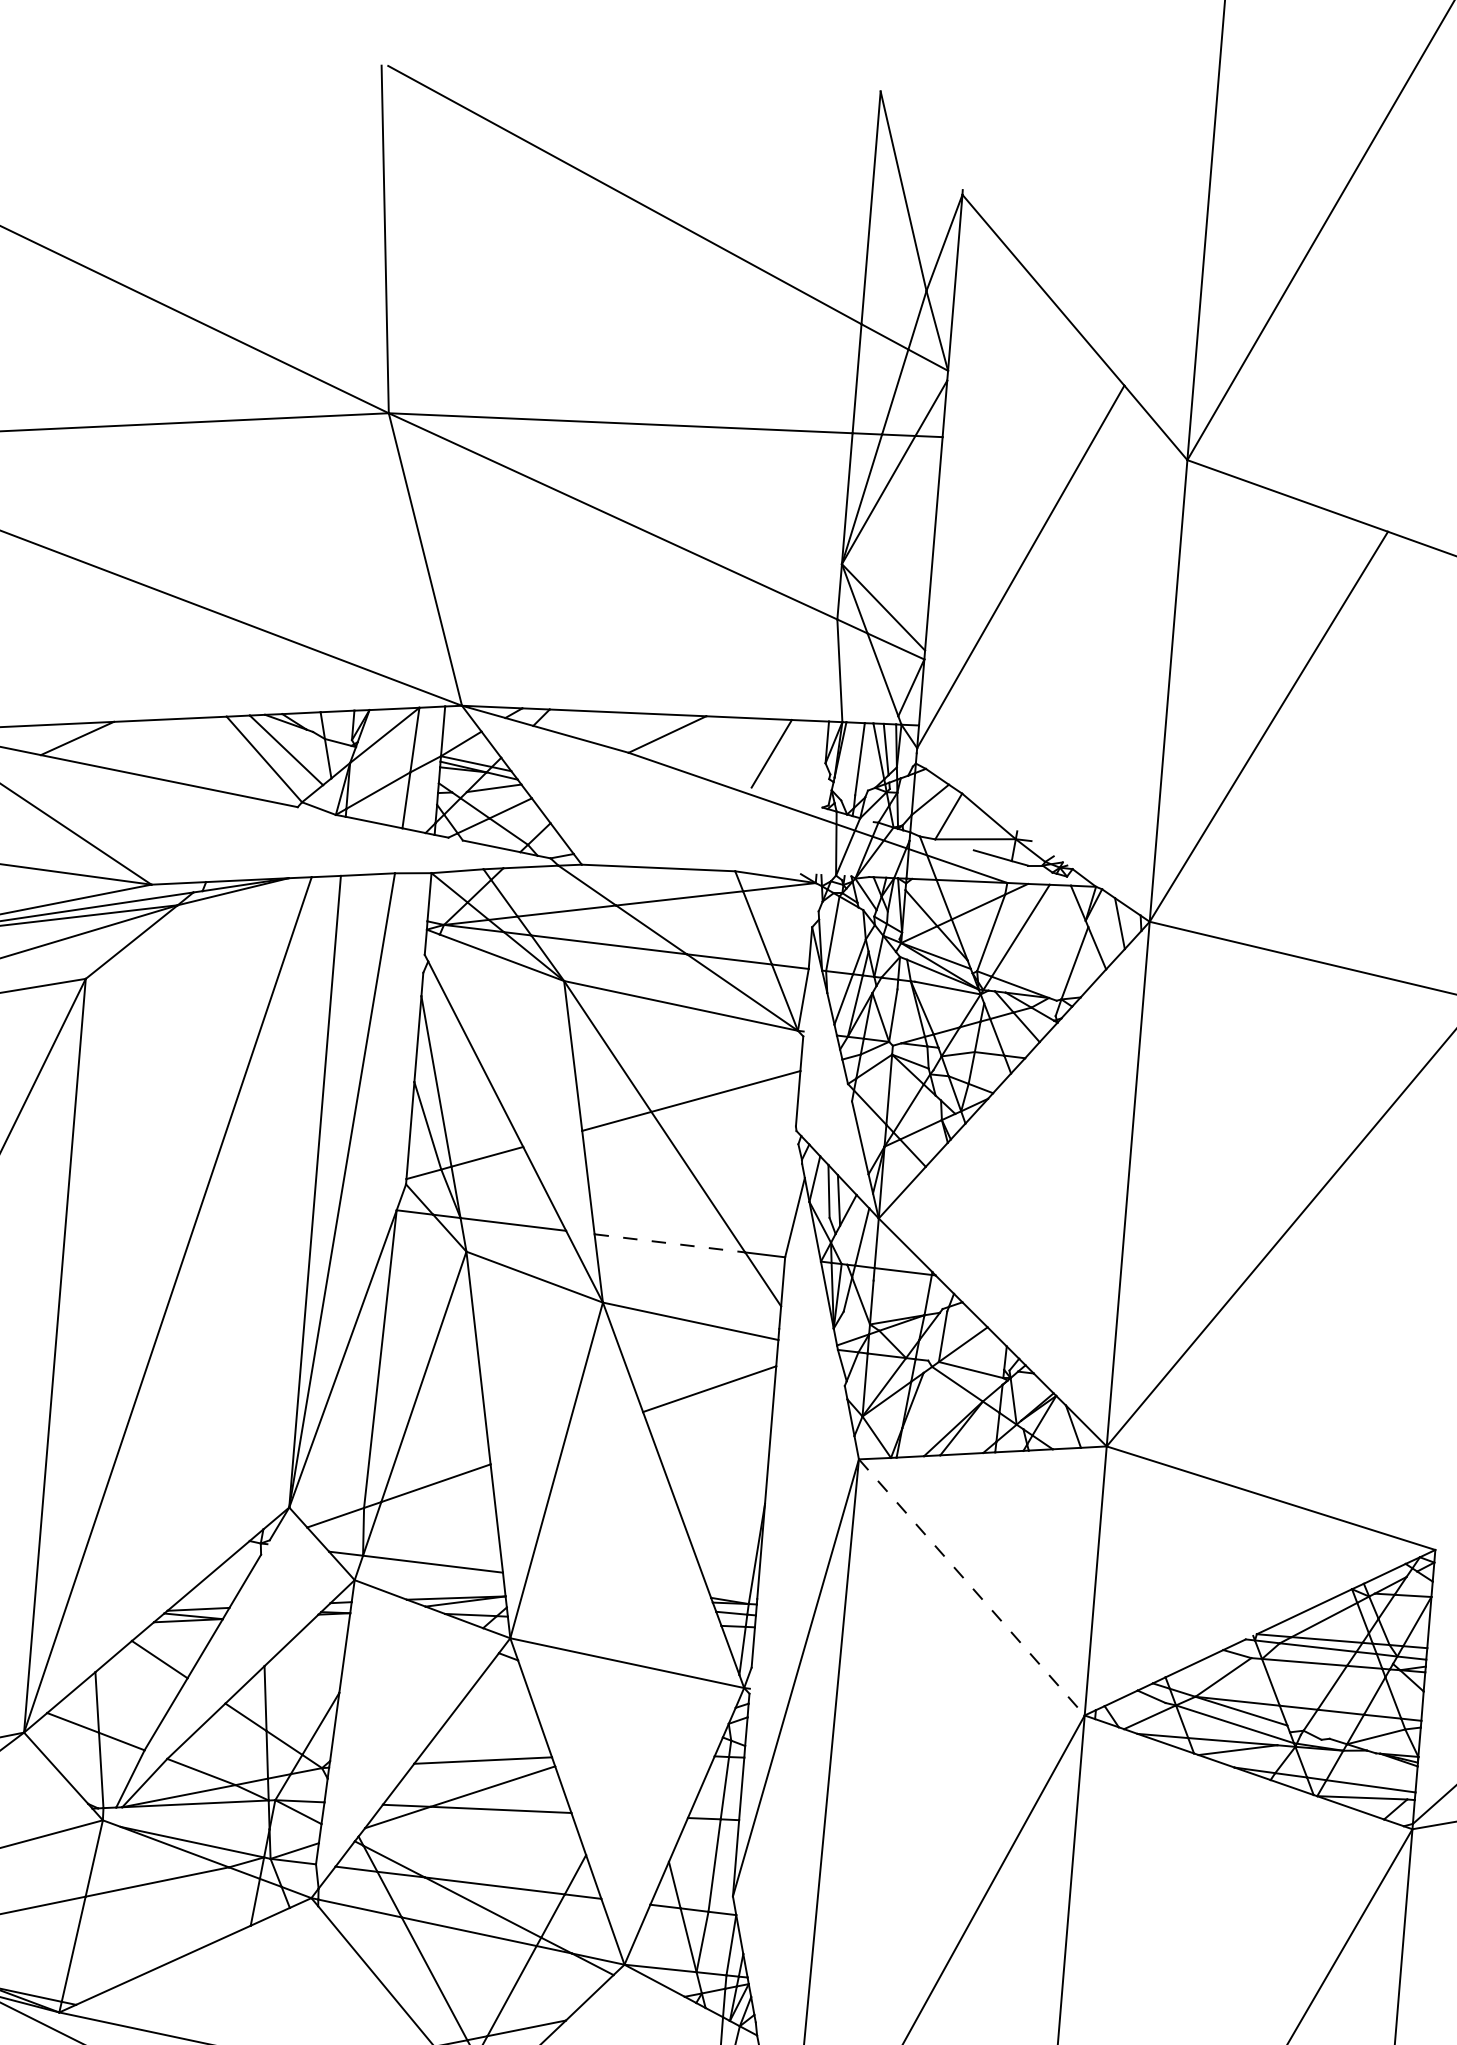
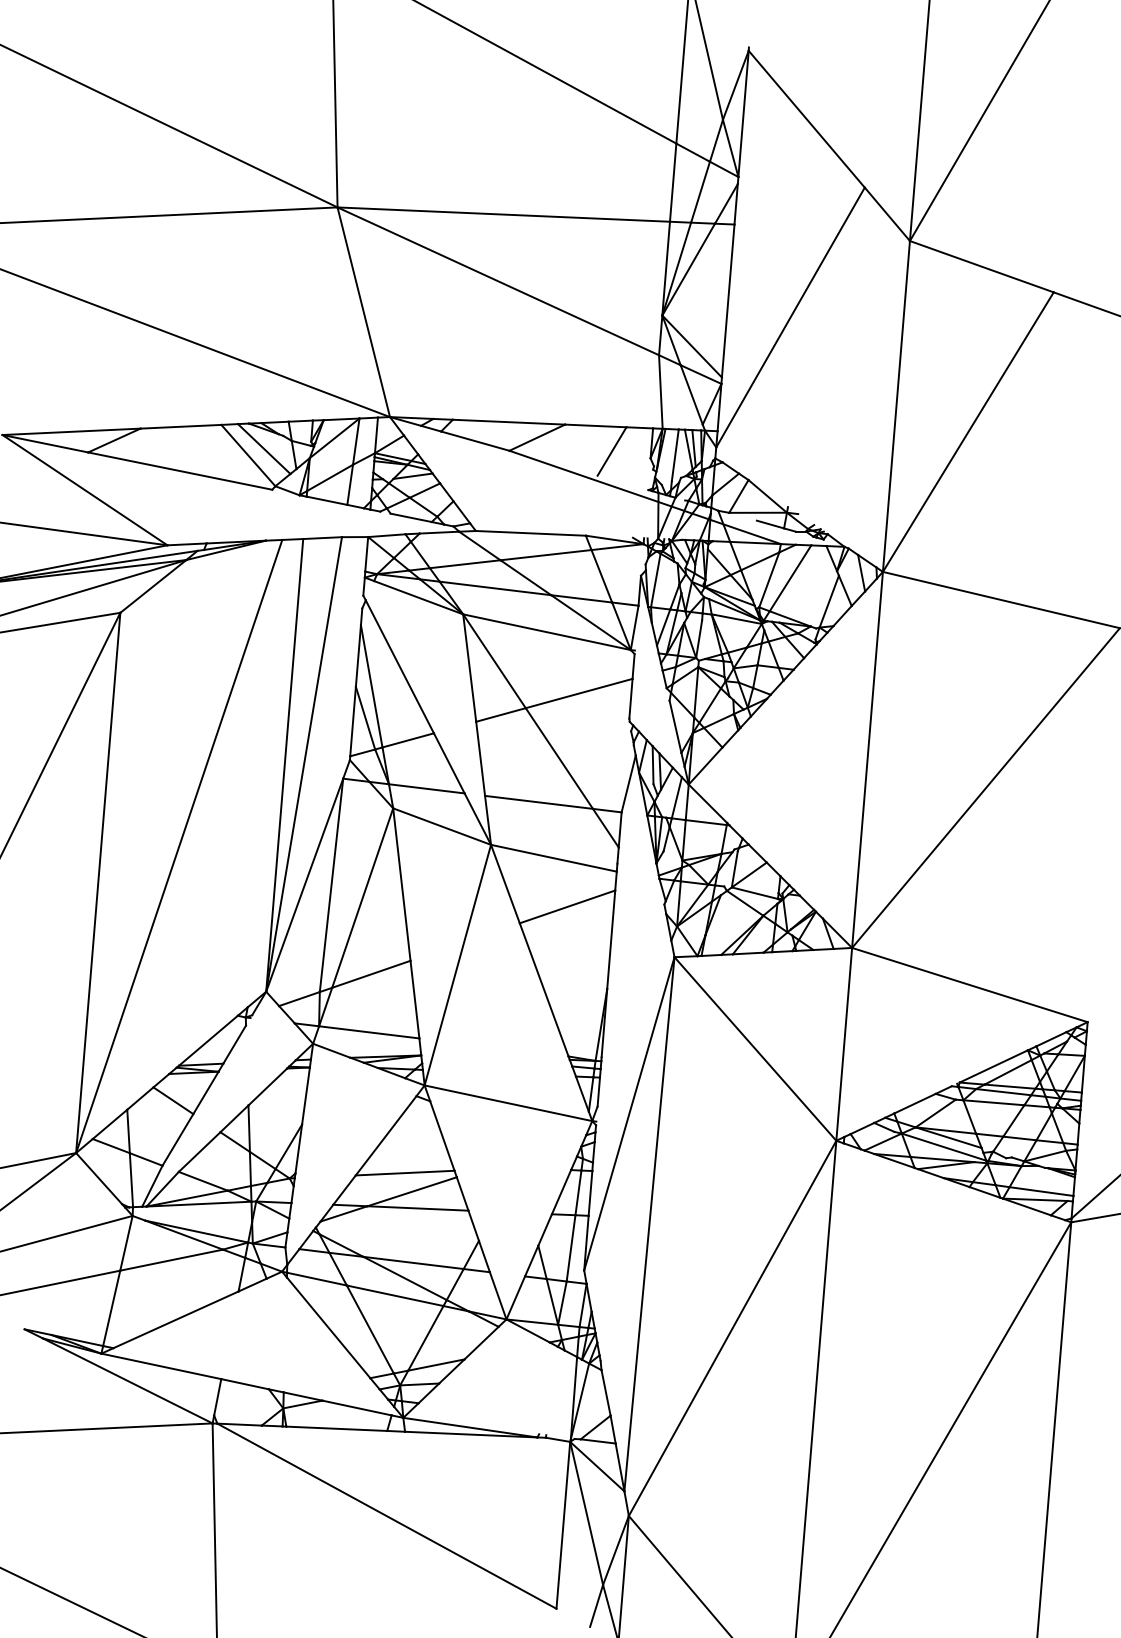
line: (670, 1243) -> (539, 802), dashed -> solid
line: (971, 1588) -> (755, 1049), dashed -> solid

